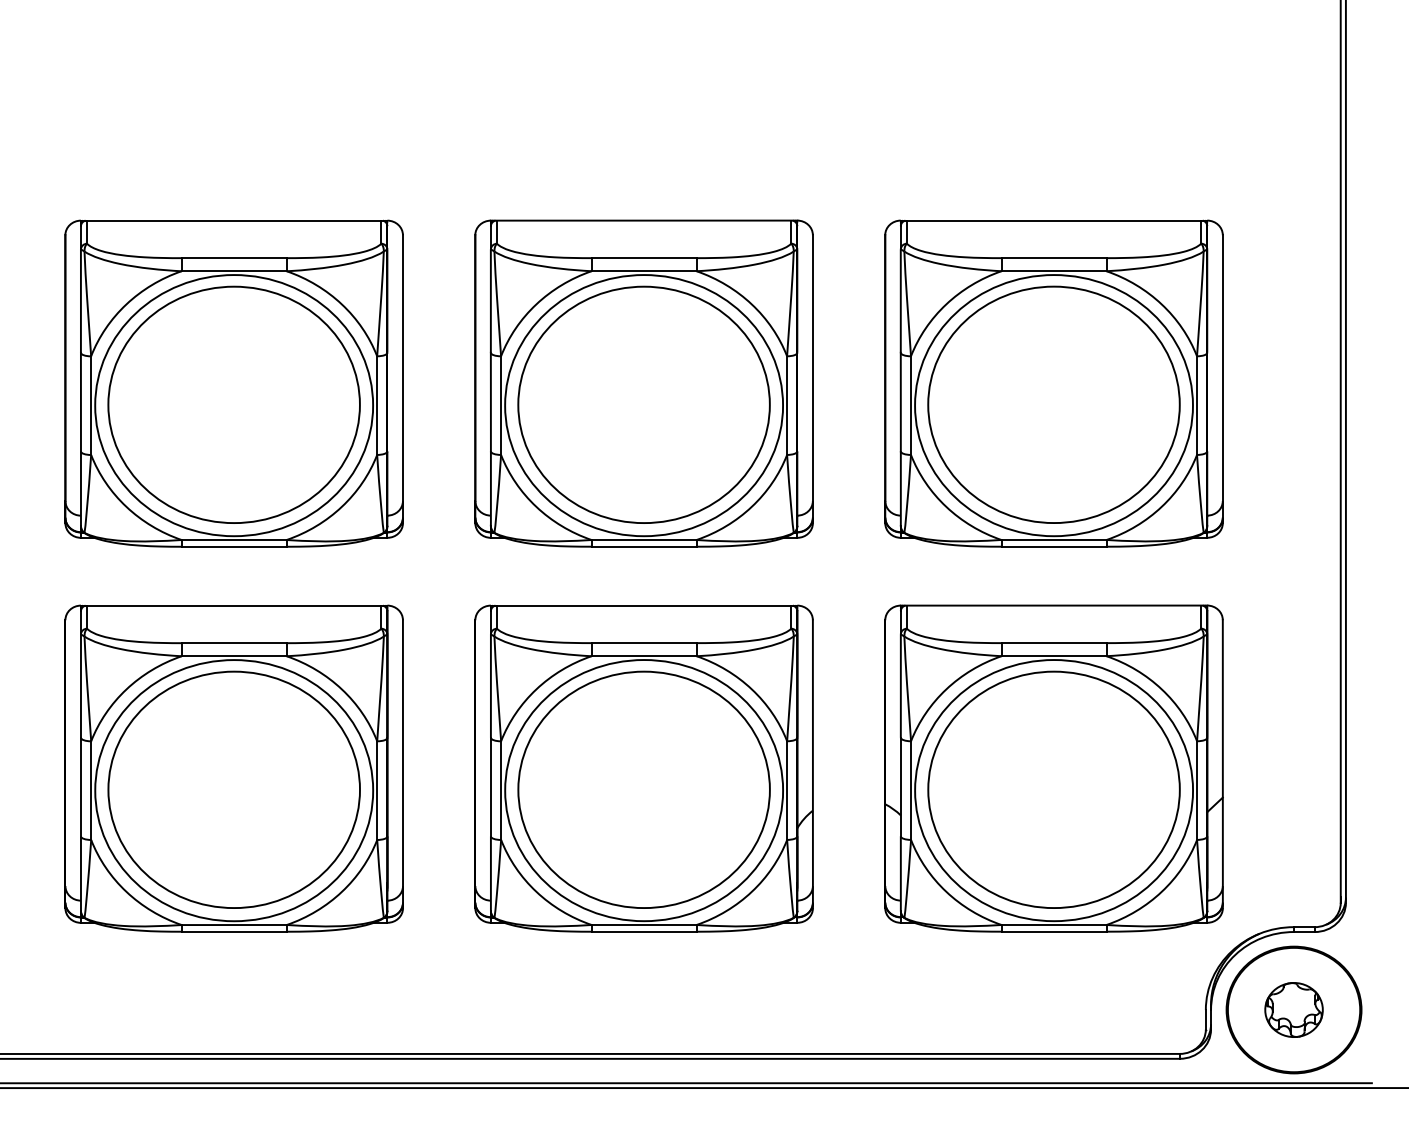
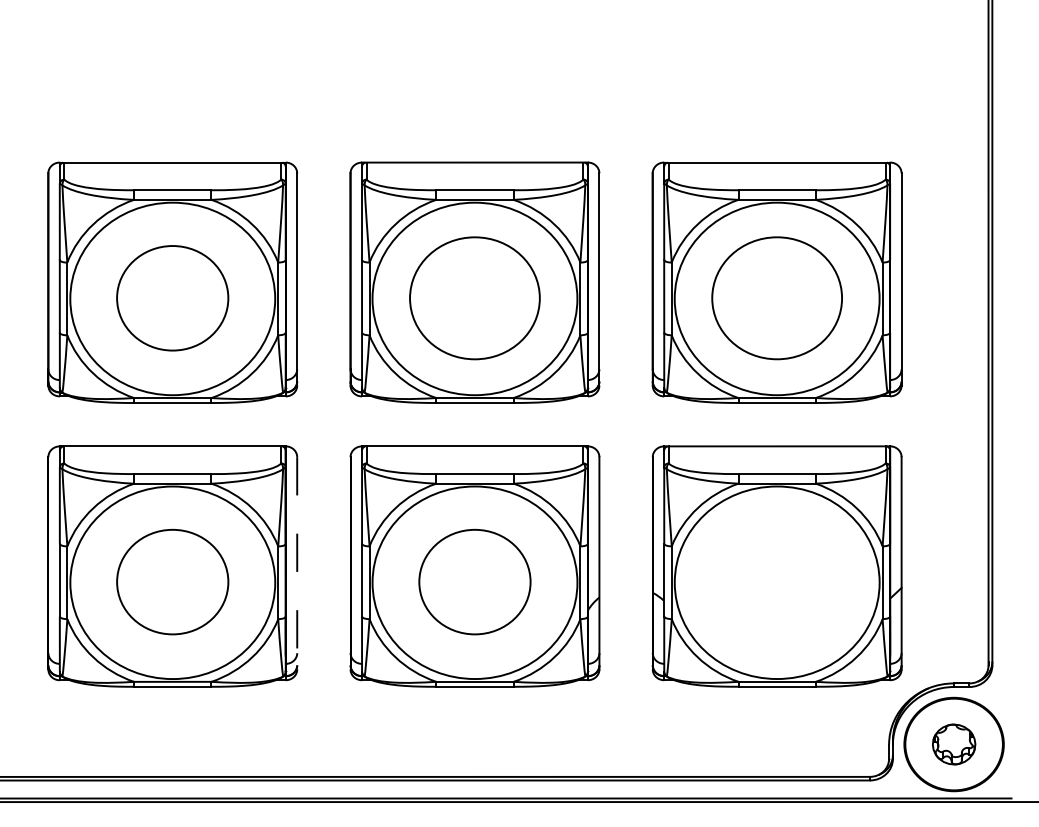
part: (233, 404) -> (172, 298), size x0.6
part: (643, 404) -> (474, 298), size x0.7
part: (1053, 404) -> (776, 298), size x0.7
line: (402, 764) -> (296, 563), solid -> dashed
part: (233, 789) -> (172, 581), size x0.6
part: (643, 789) -> (474, 581), size x0.6
part: (1053, 789) -> (776, 581), removed

